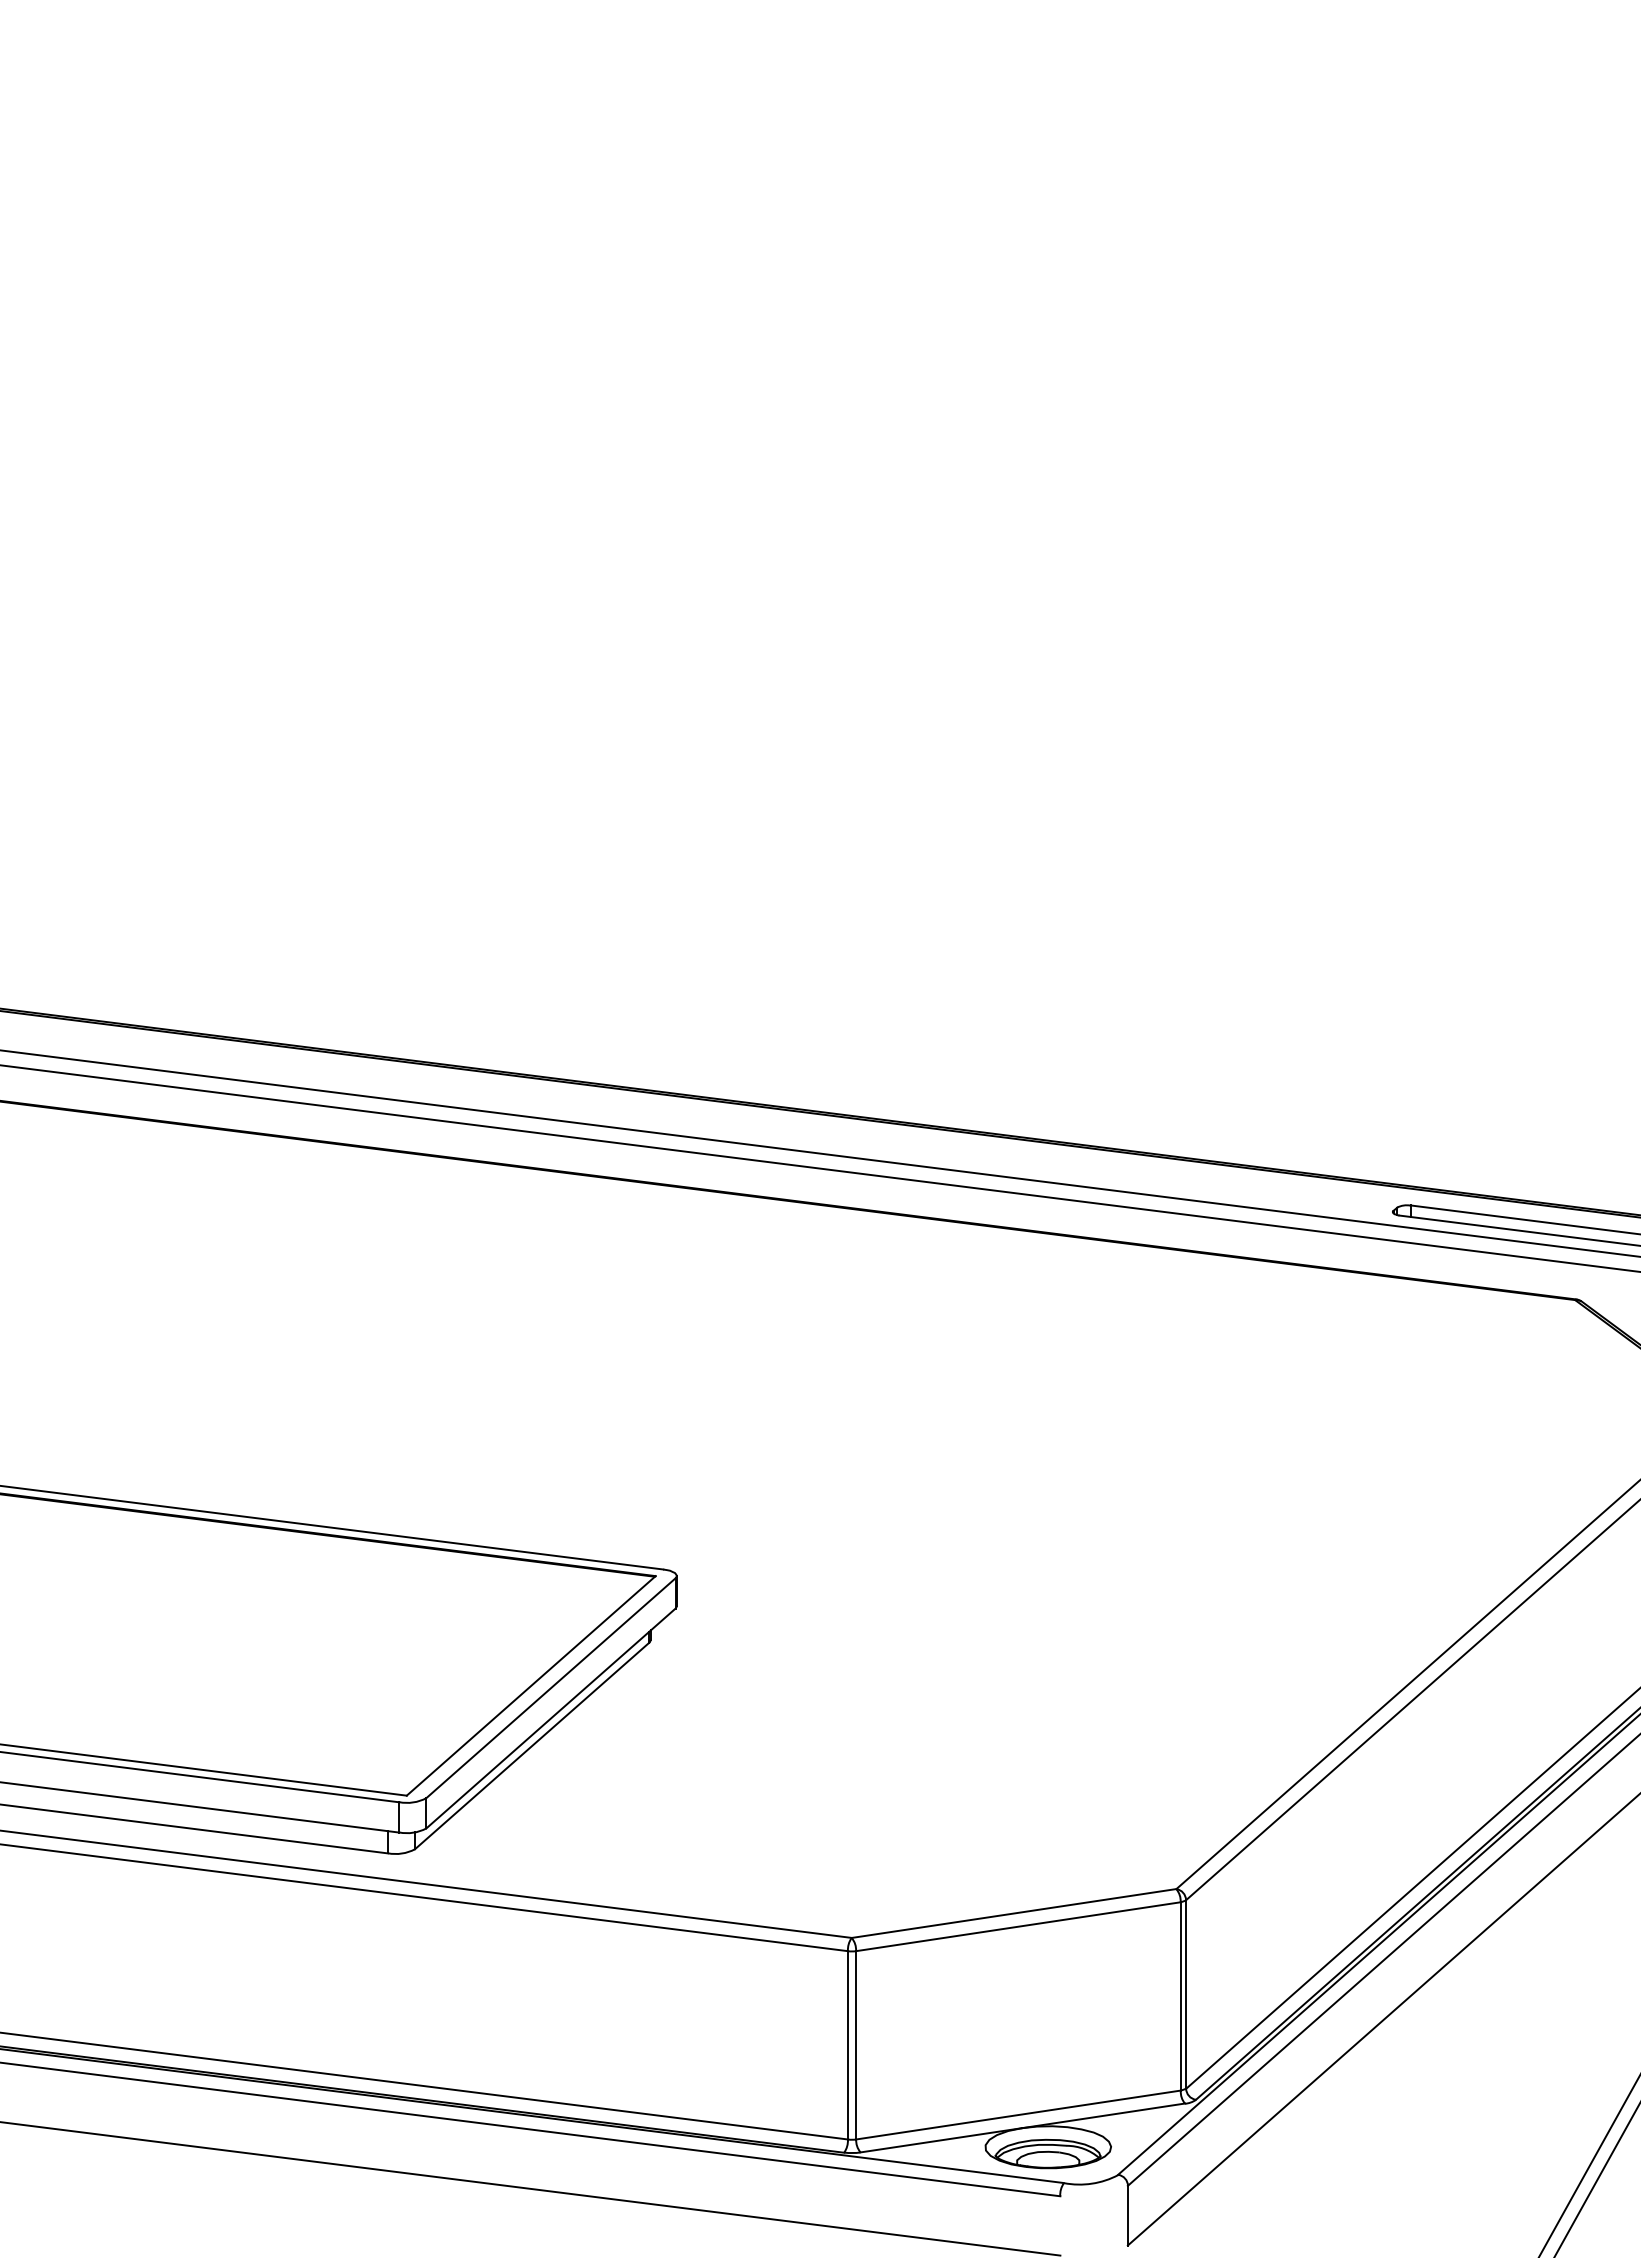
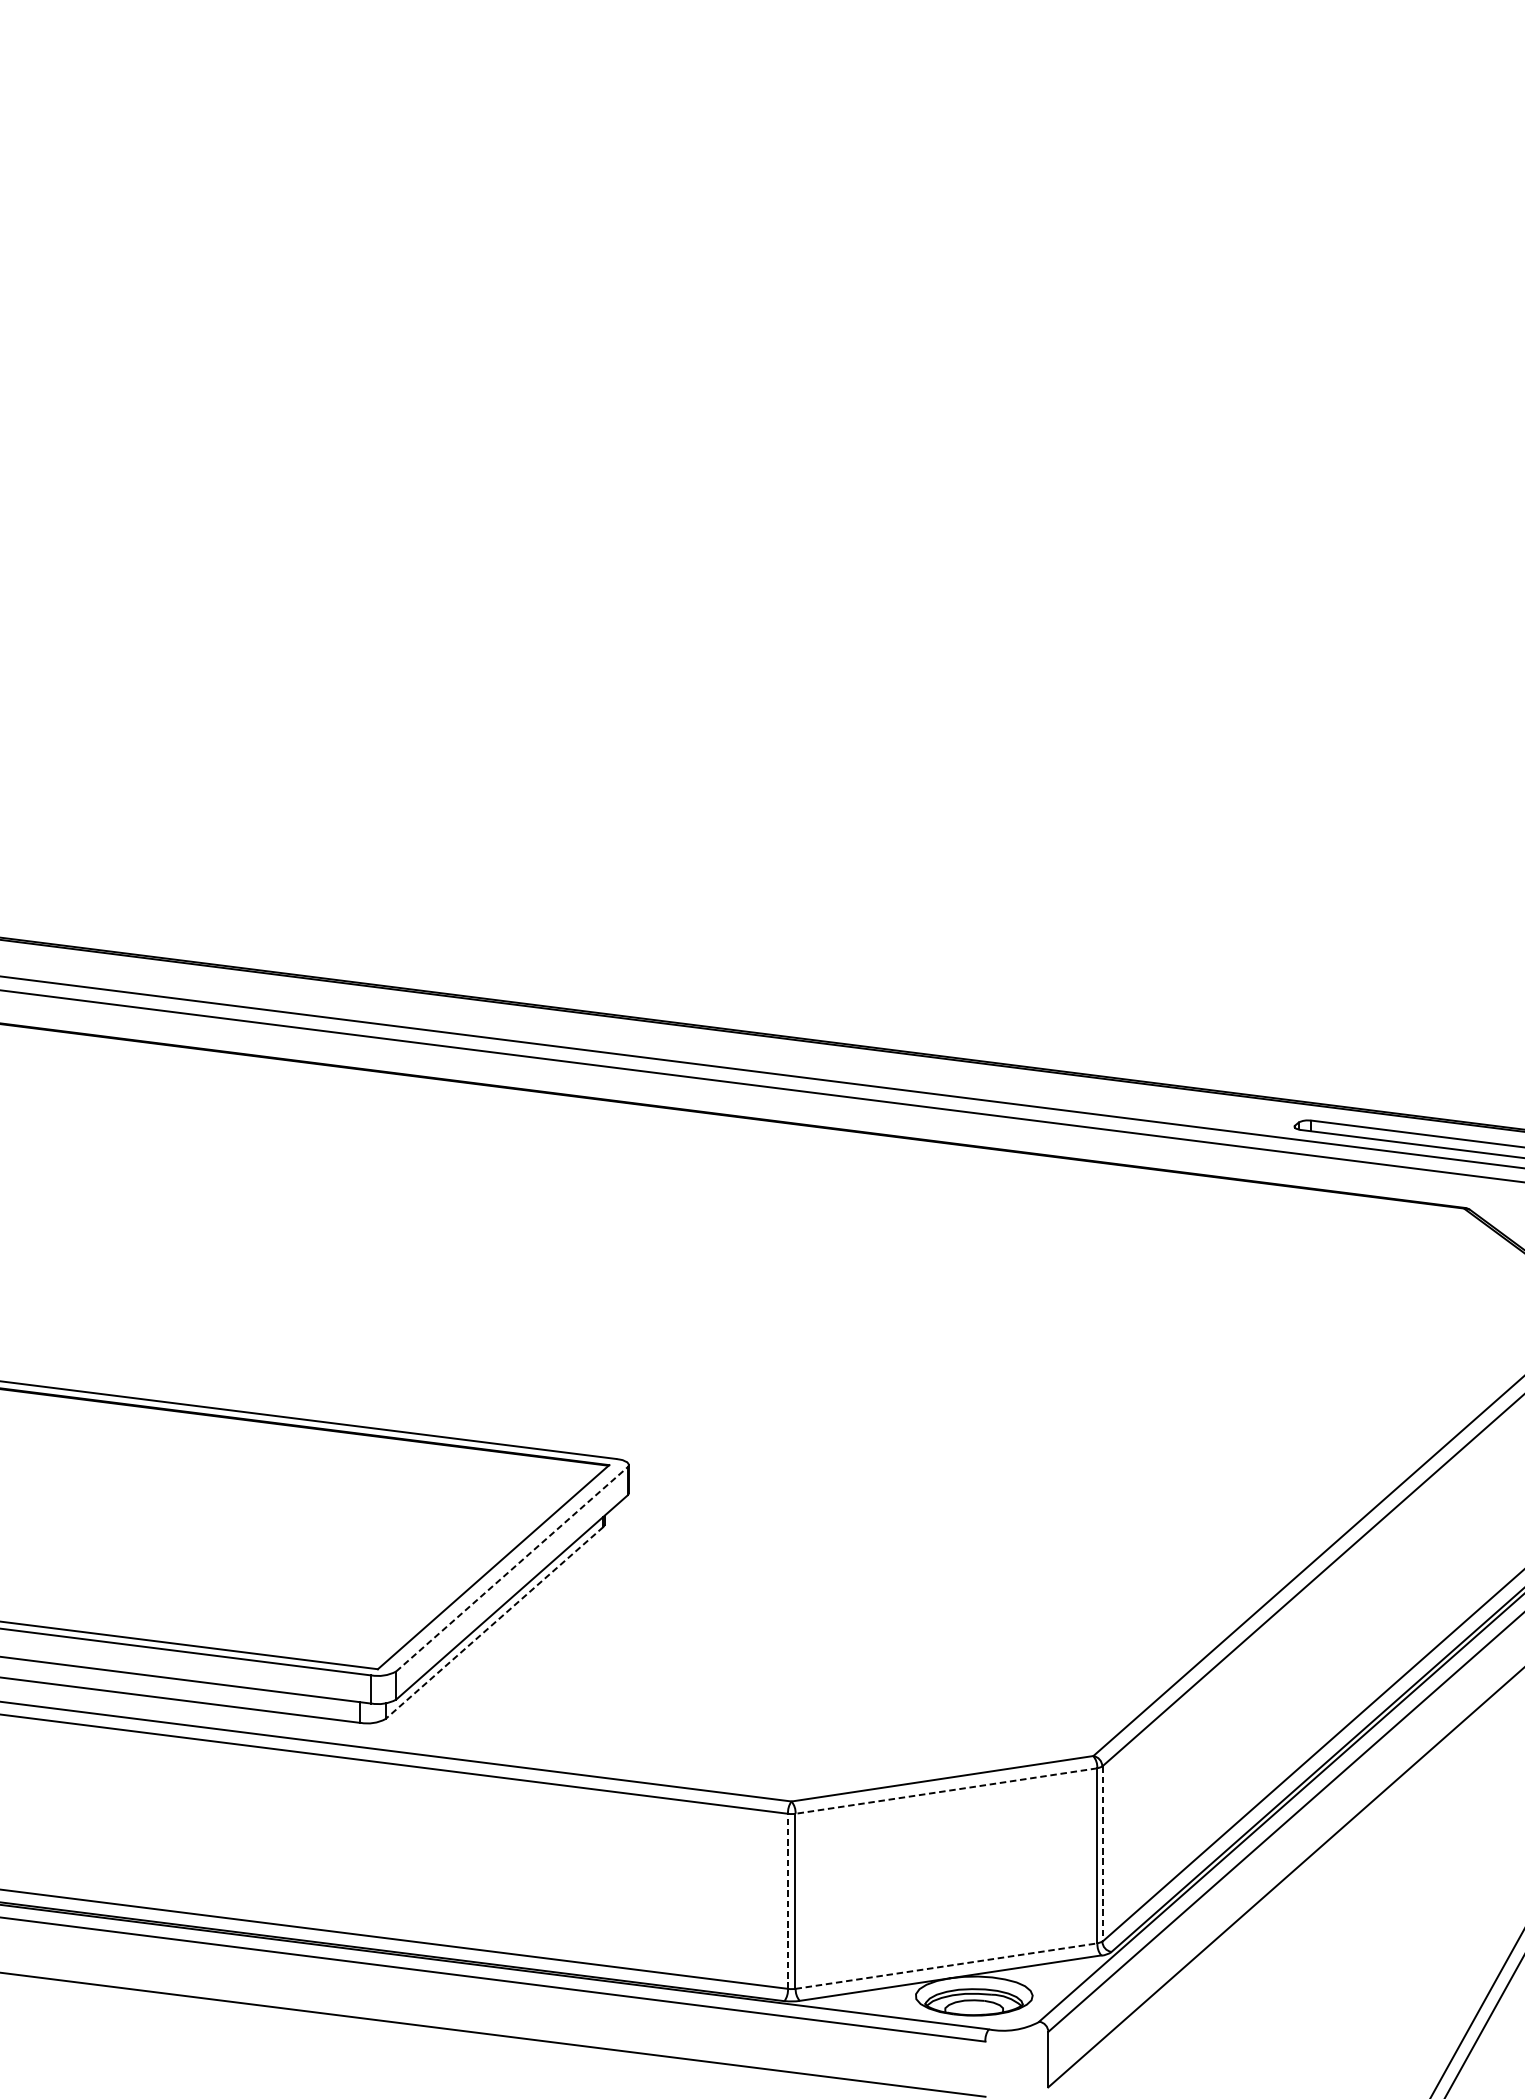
line: (551, 1687) -> (512, 1568), solid -> dashed
line: (531, 1746) -> (493, 1623), solid -> dashed
line: (1017, 1926) -> (945, 1790), solid -> dashed
line: (1186, 1994) -> (1102, 1854), solid -> dashed
line: (848, 2044) -> (788, 1900), solid -> dashed
line: (1018, 2114) -> (946, 1965), solid -> dashed

